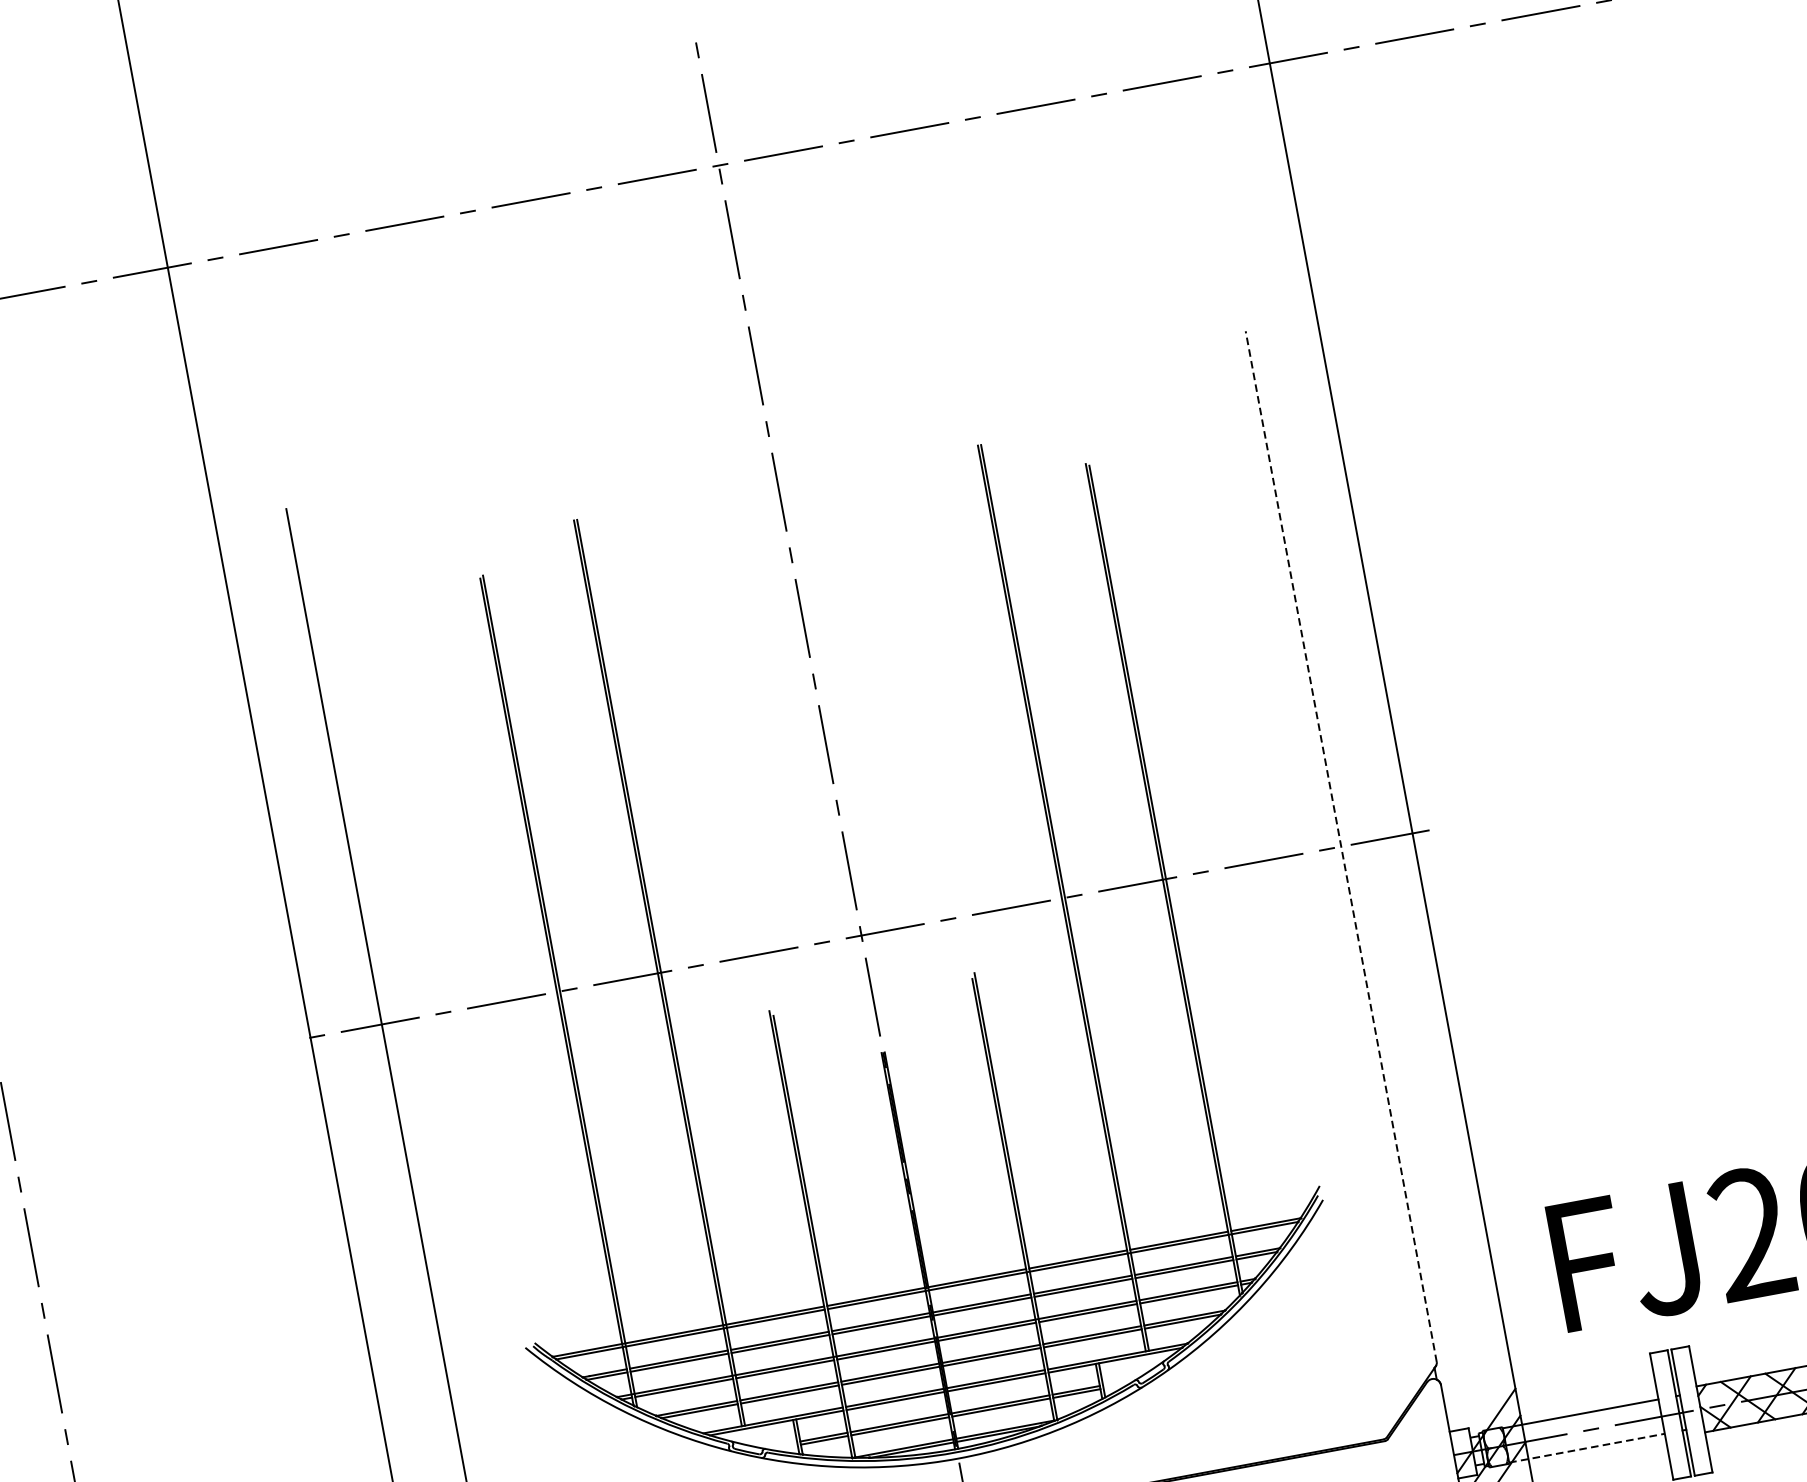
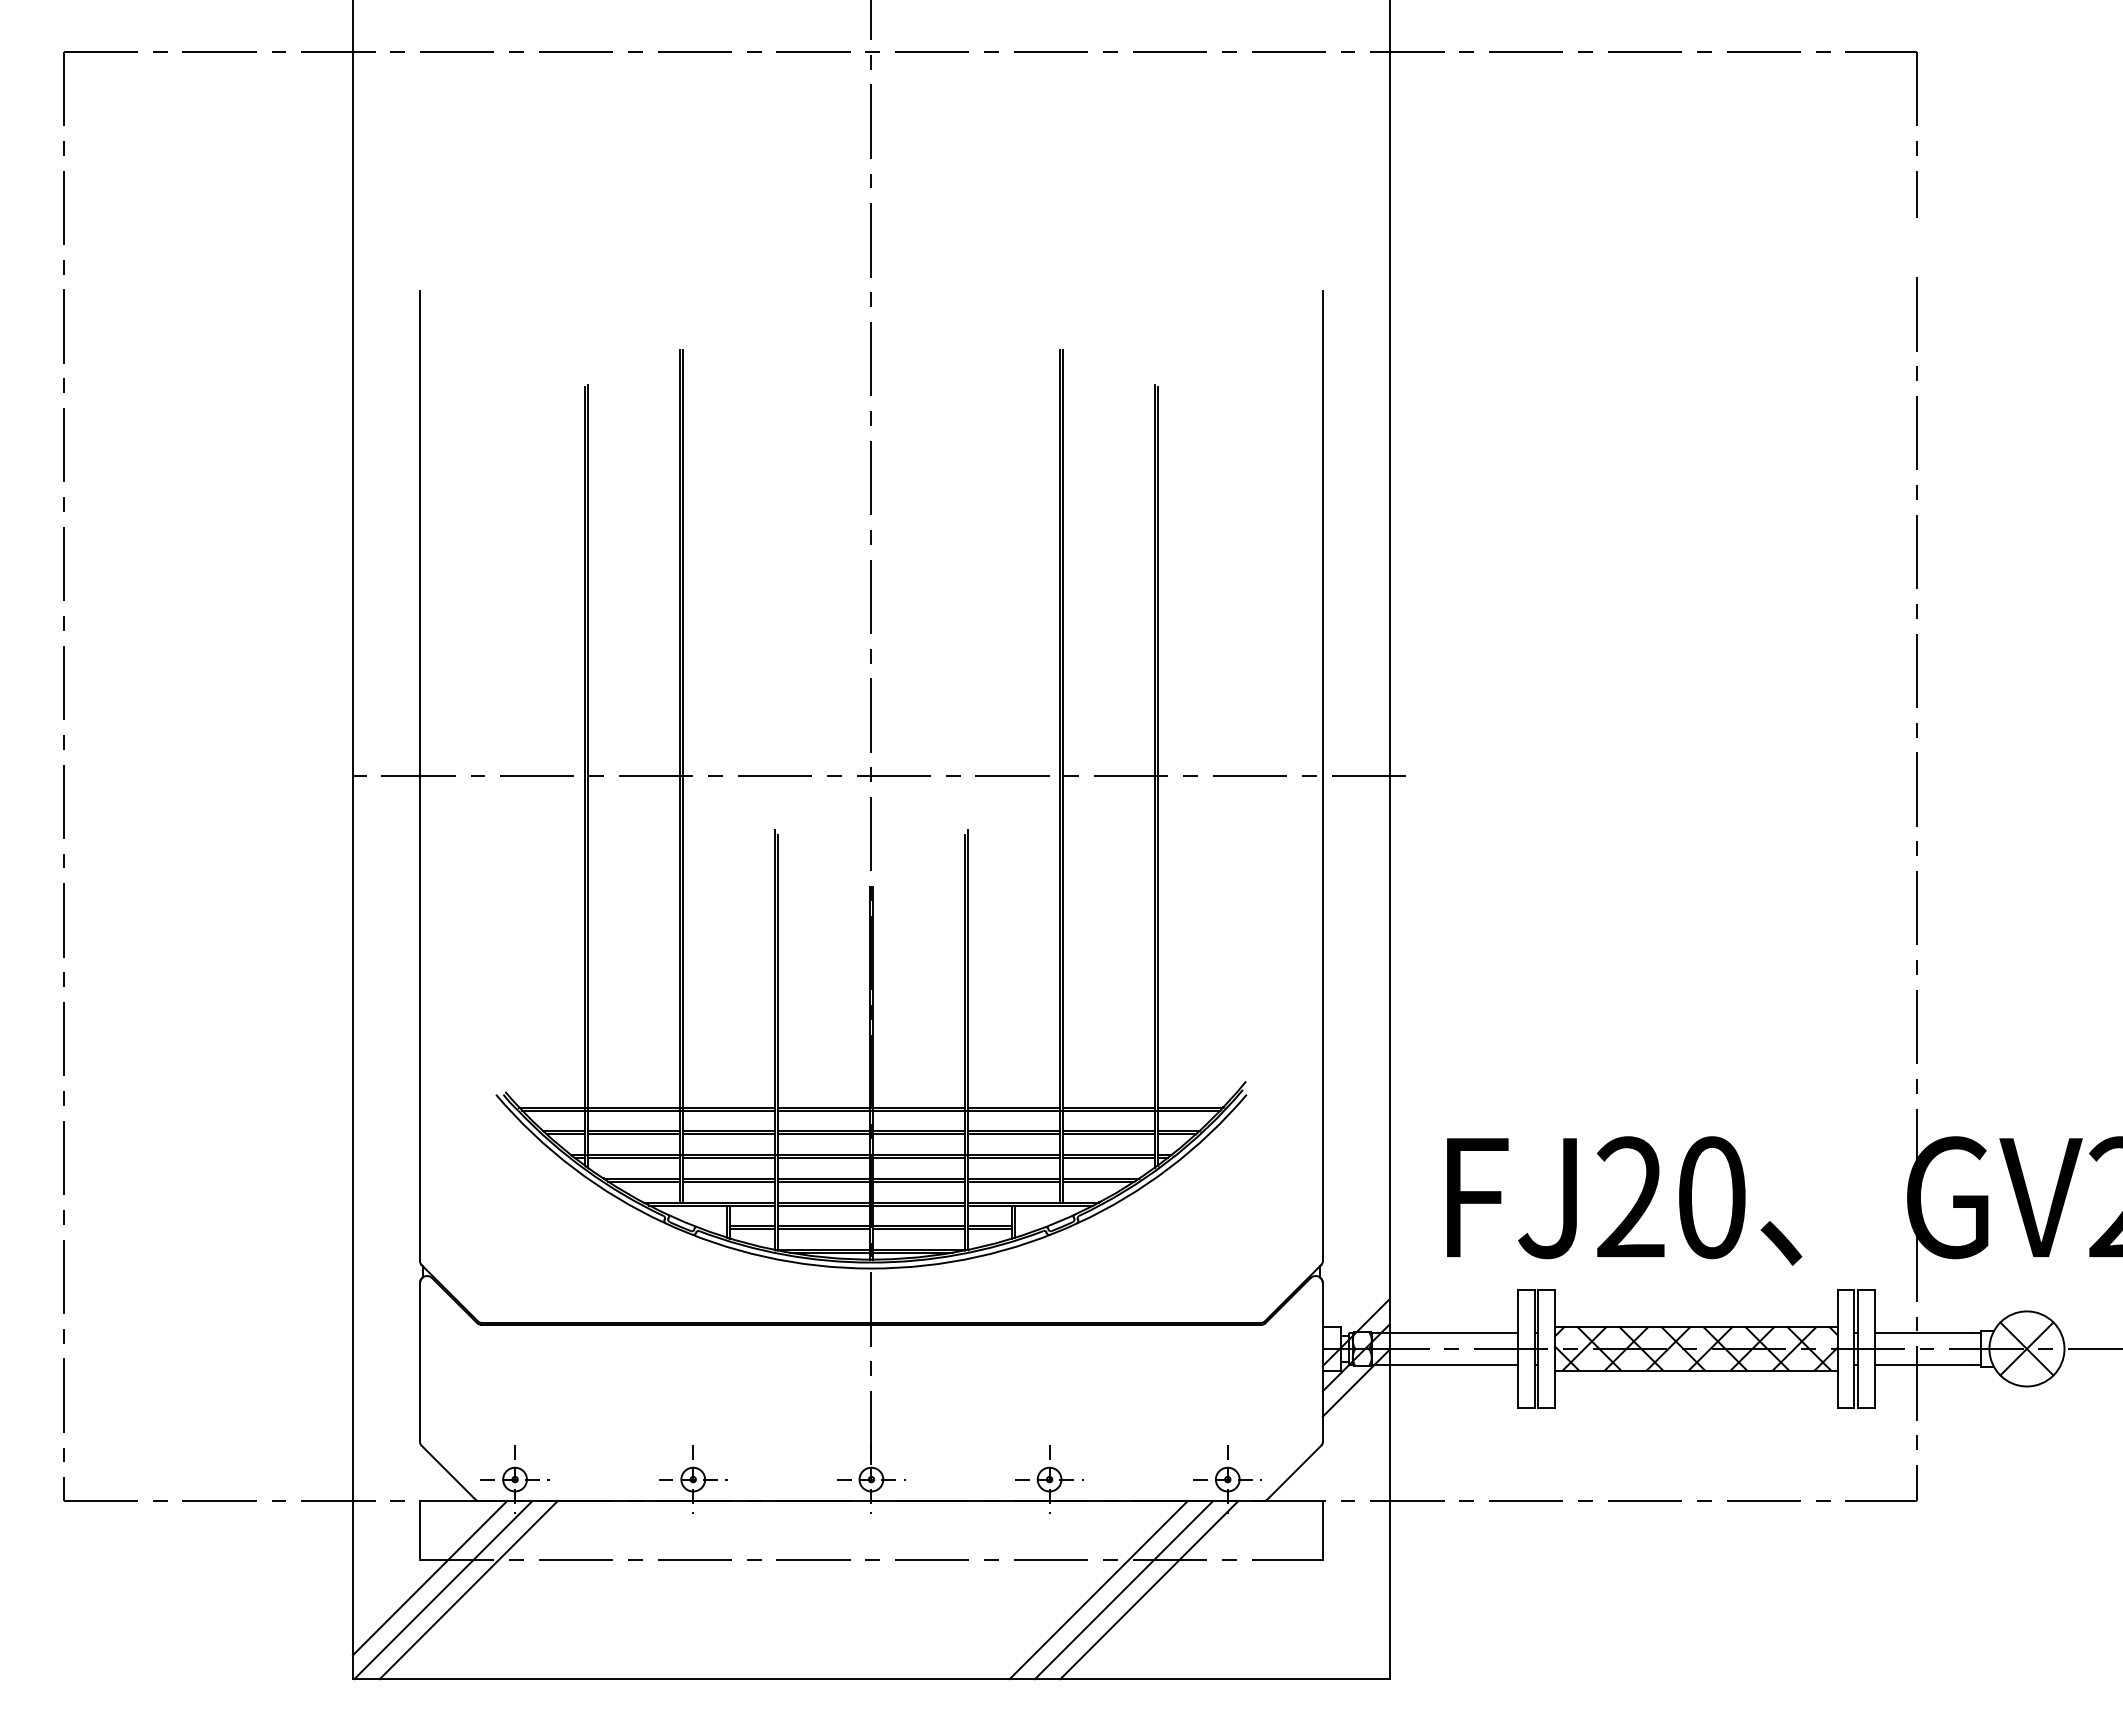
line: (1340, 845) -> (1322, 775), dashed -> solid
line: (1587, 1448) -> (1445, 1365), dashed -> solid

